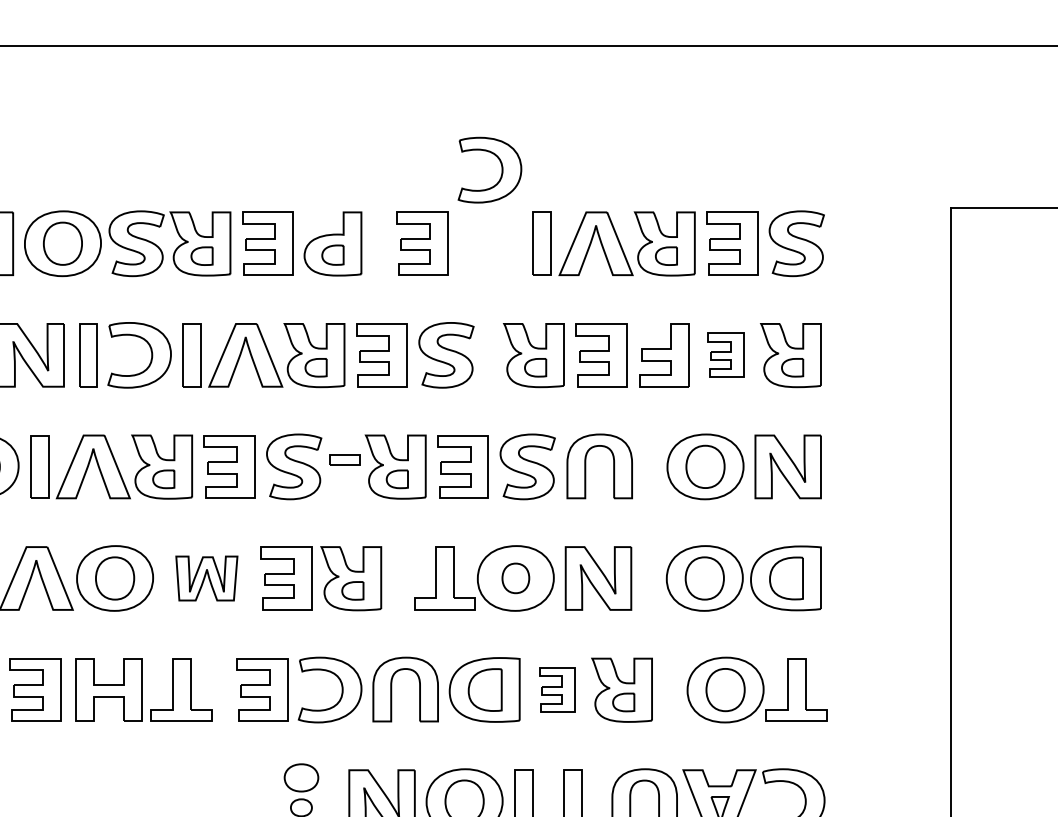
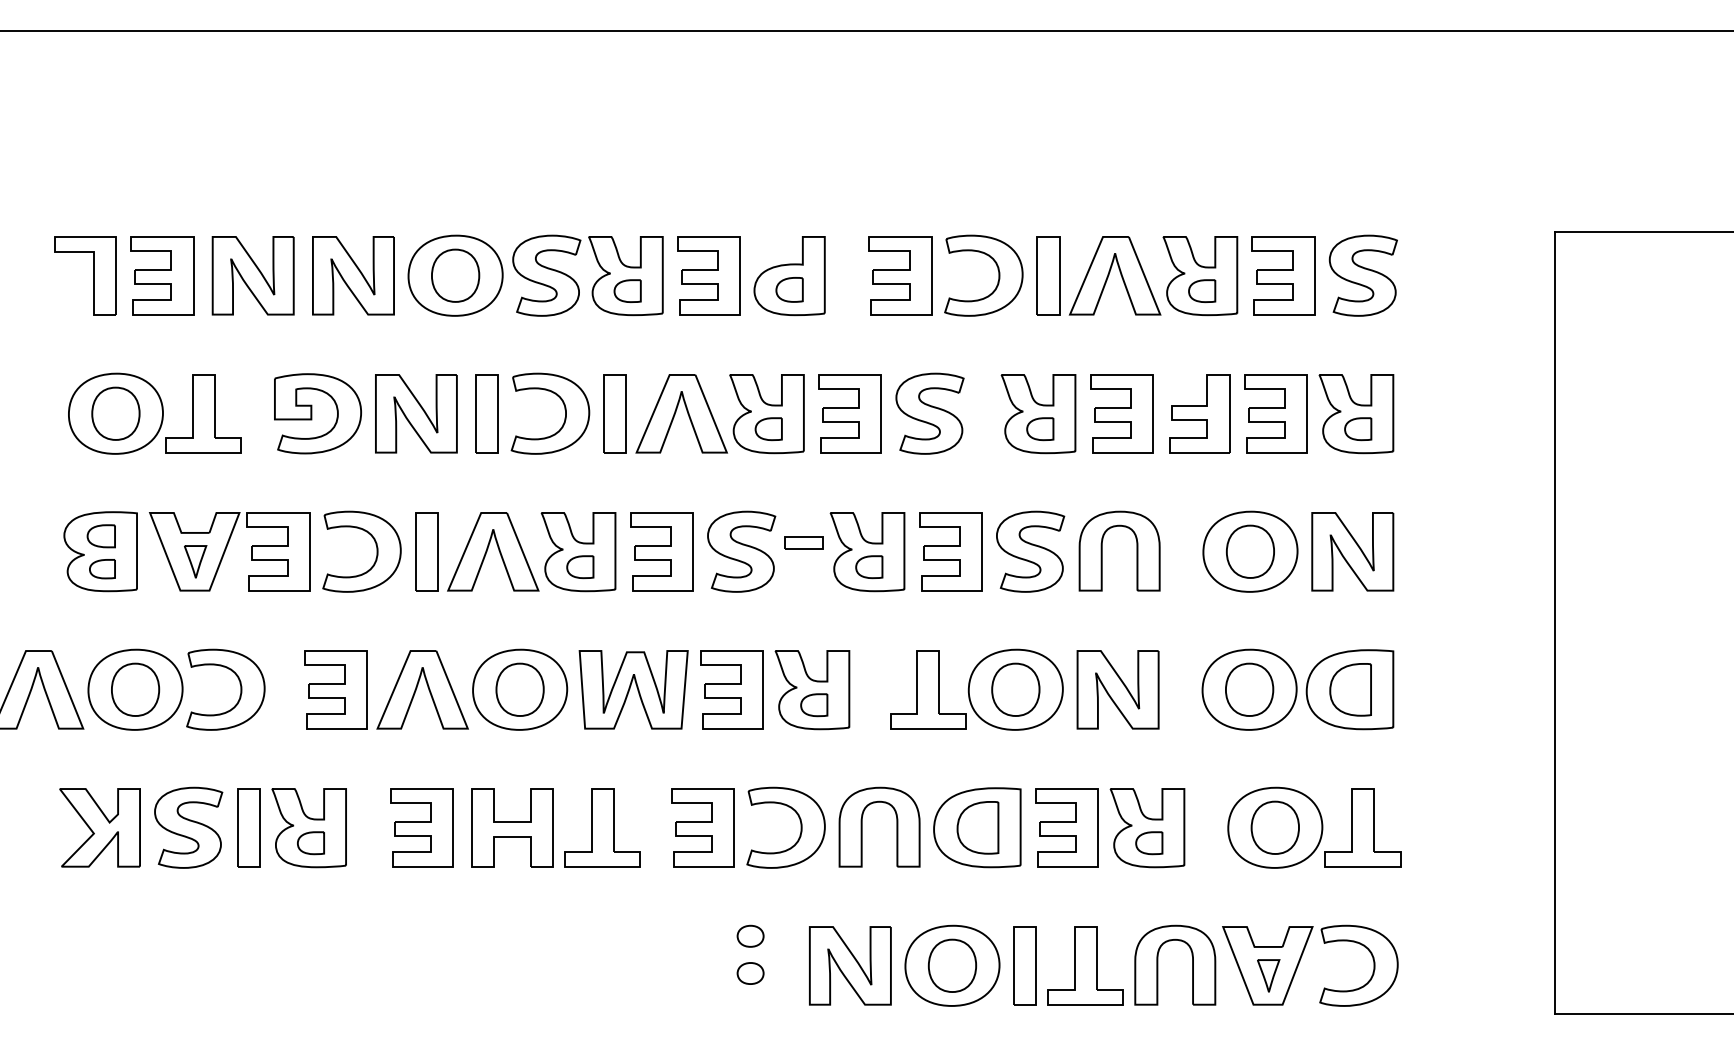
part: (501, 169) -> (998, 275), moved
part: (725, 355) -> (1275, 413), size x1.43
part: (206, 578) -> (633, 689), size x1.43
part: (515, 578) -> (1015, 689), size x1.43
part: (556, 689) -> (1066, 827), size x1.43
part: (301, 777) -> (750, 935), size x0.62

